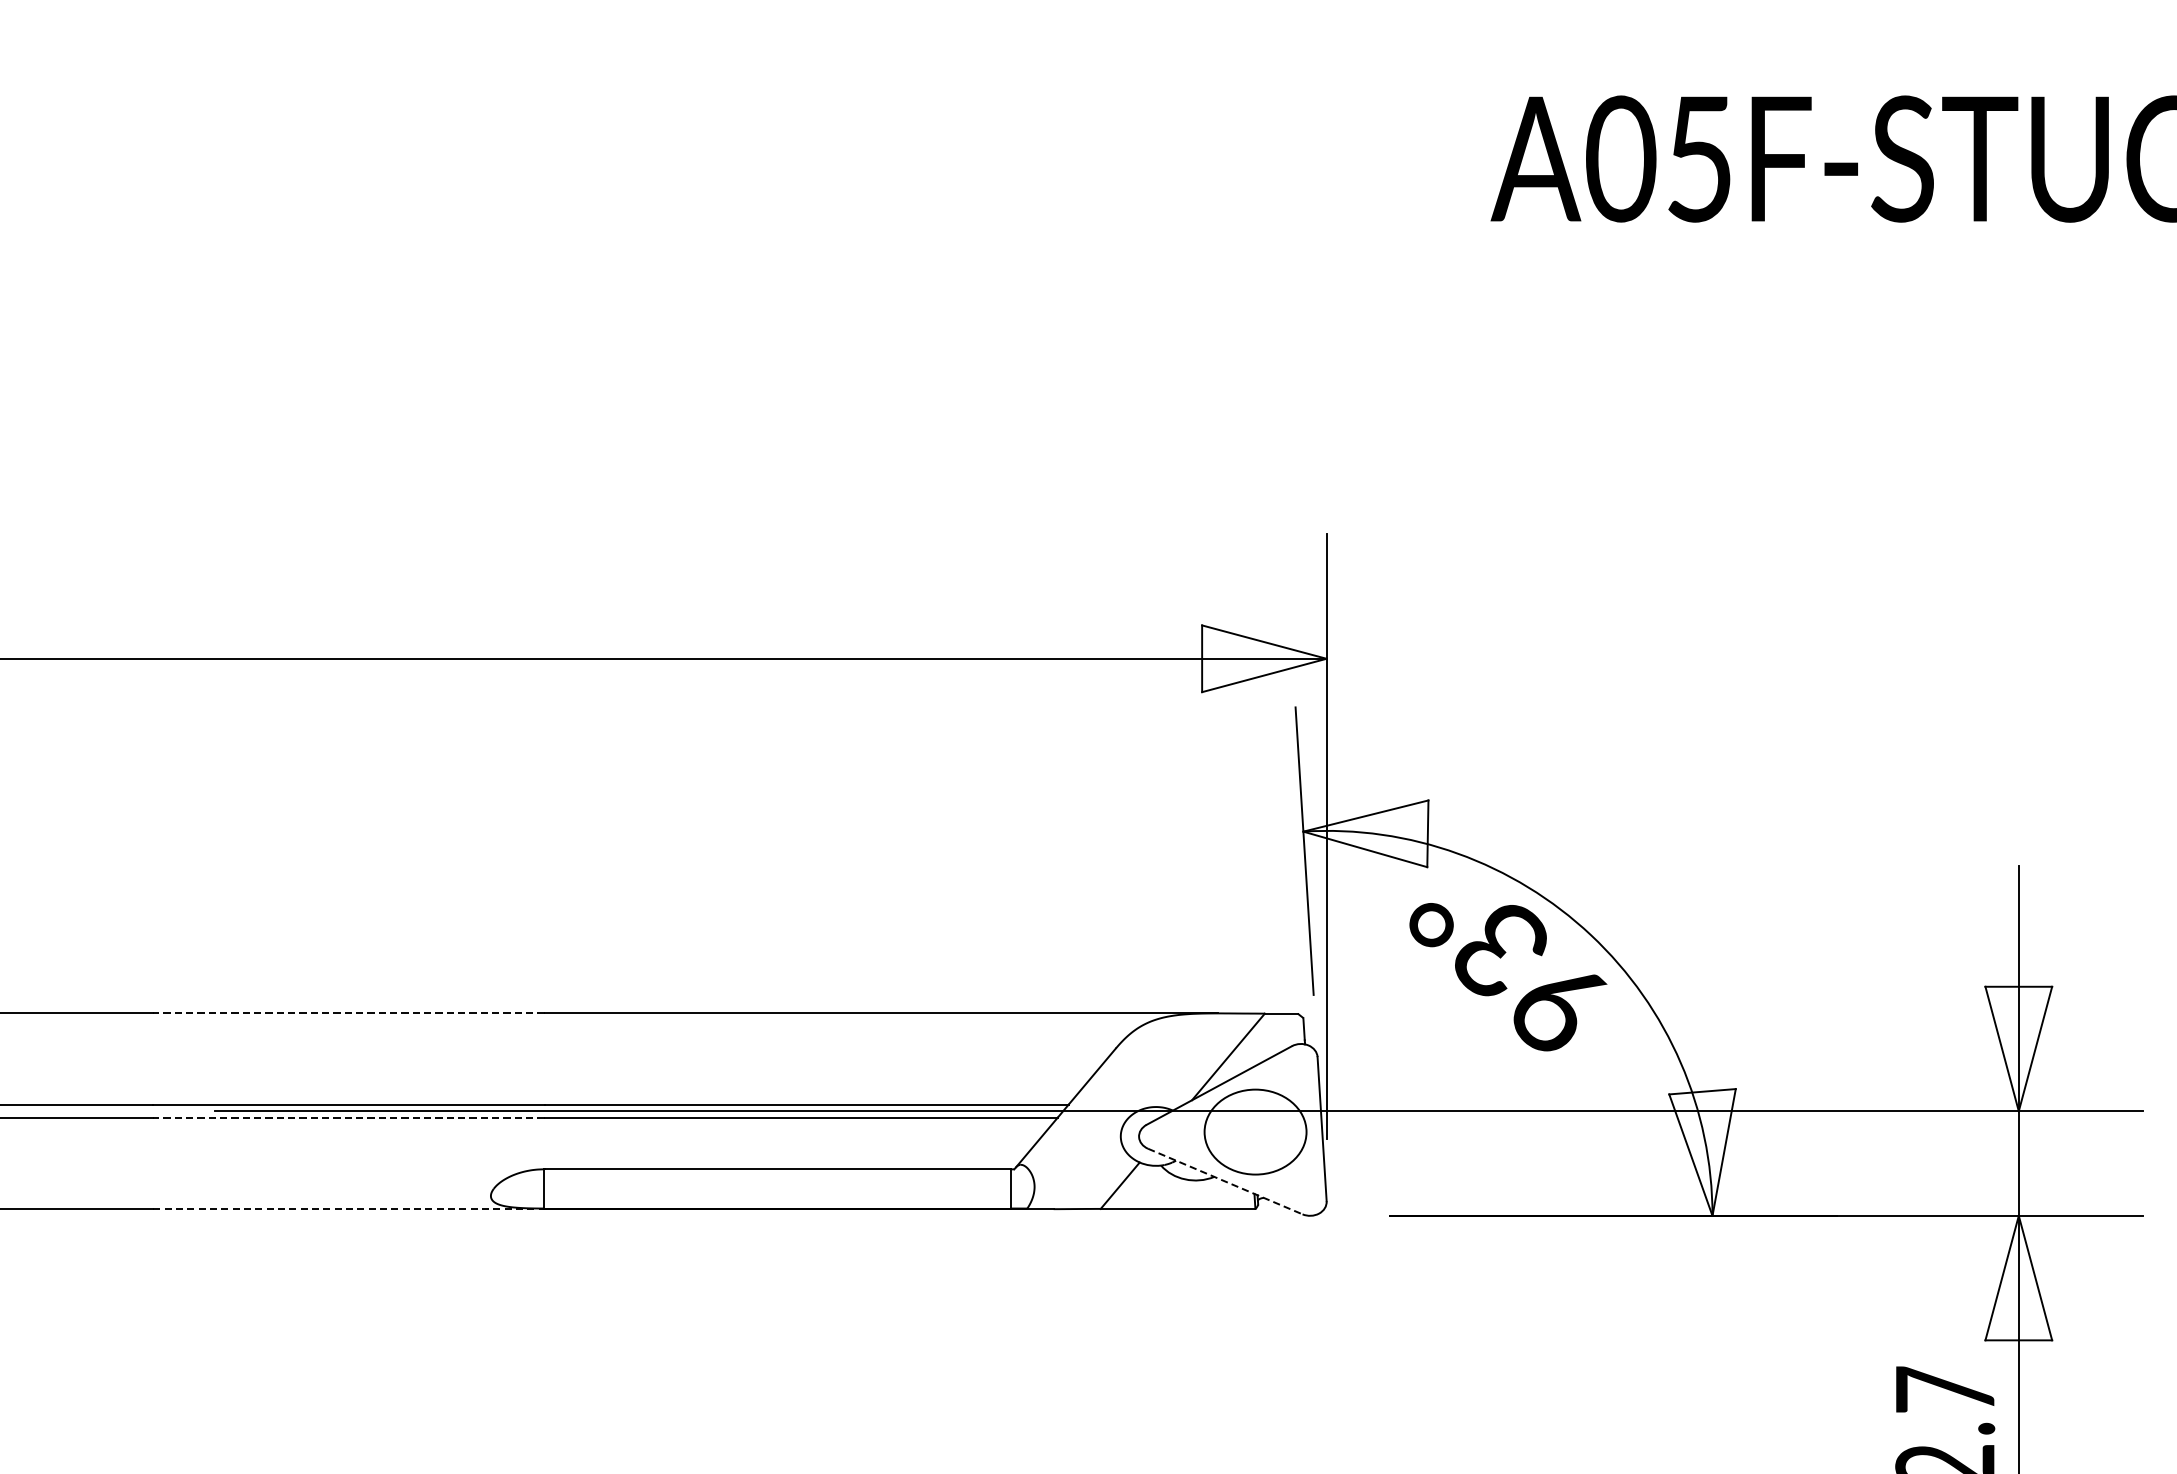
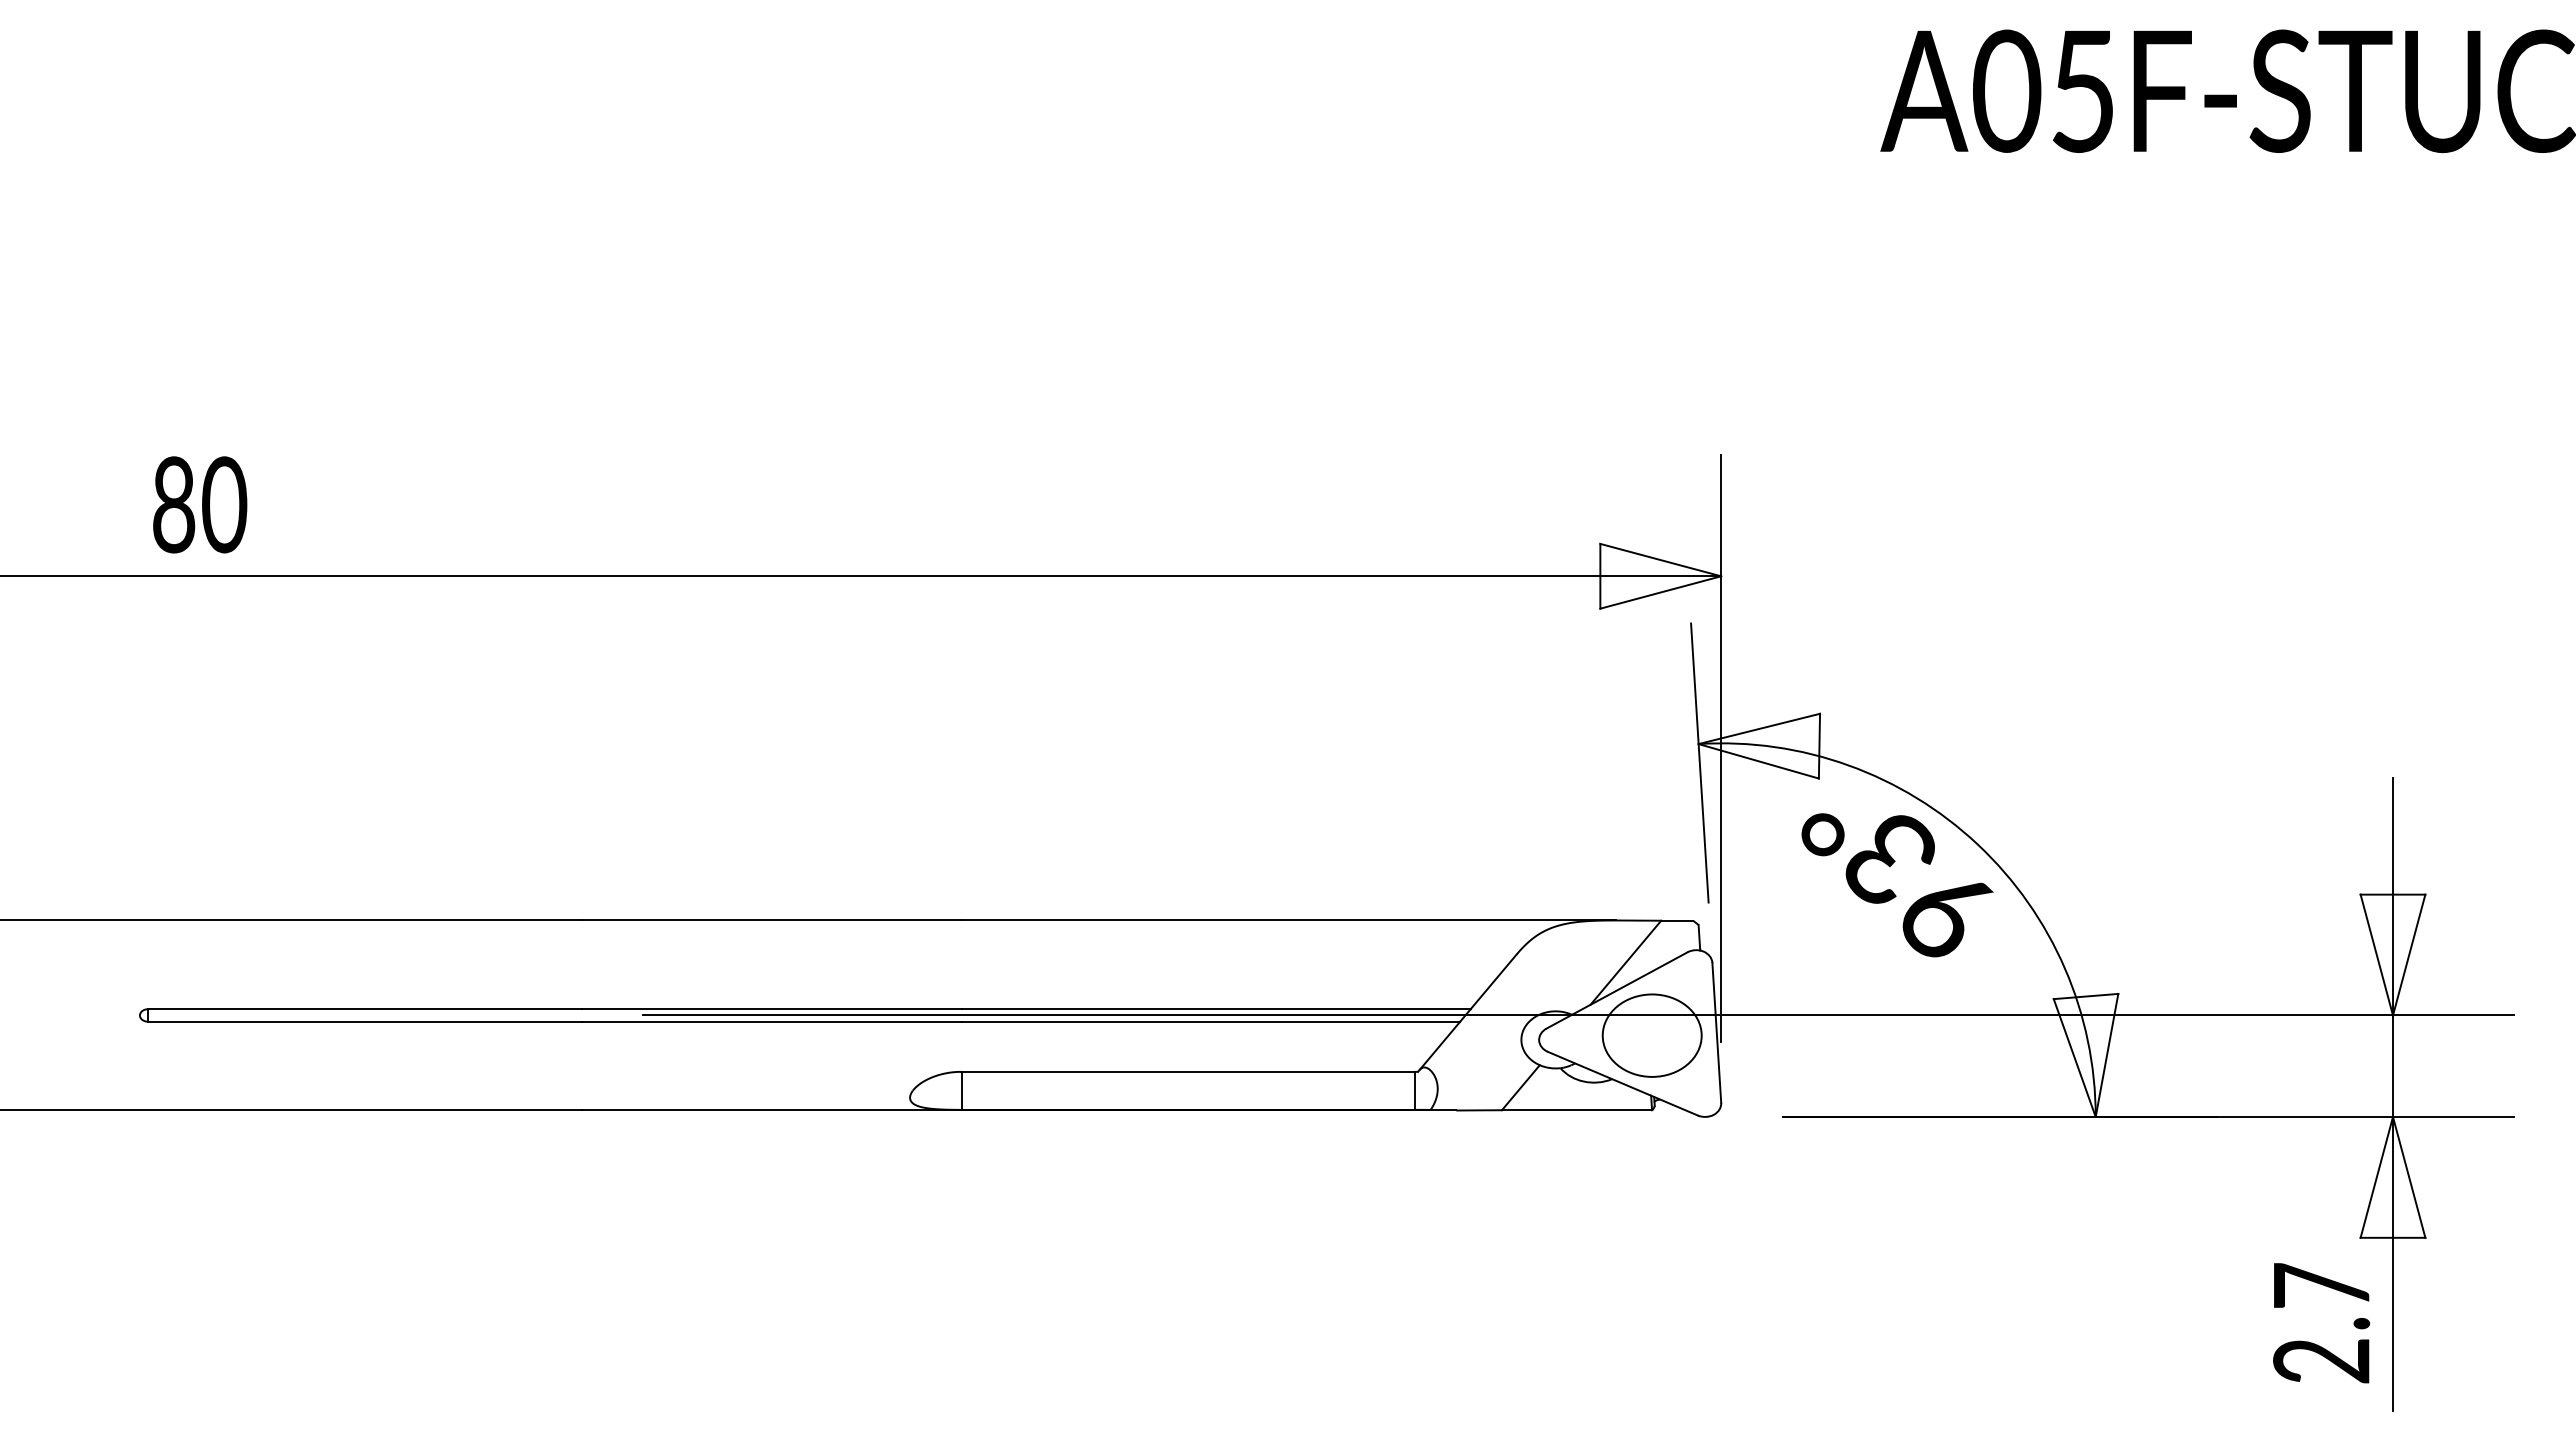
line: (349, 1013) -> (772, 920), dashed -> solid
line: (349, 1117) -> (772, 1021), dashed -> solid
line: (1225, 1181) -> (1623, 1083), dashed -> solid
line: (349, 1209) -> (772, 1110), dashed -> solid

